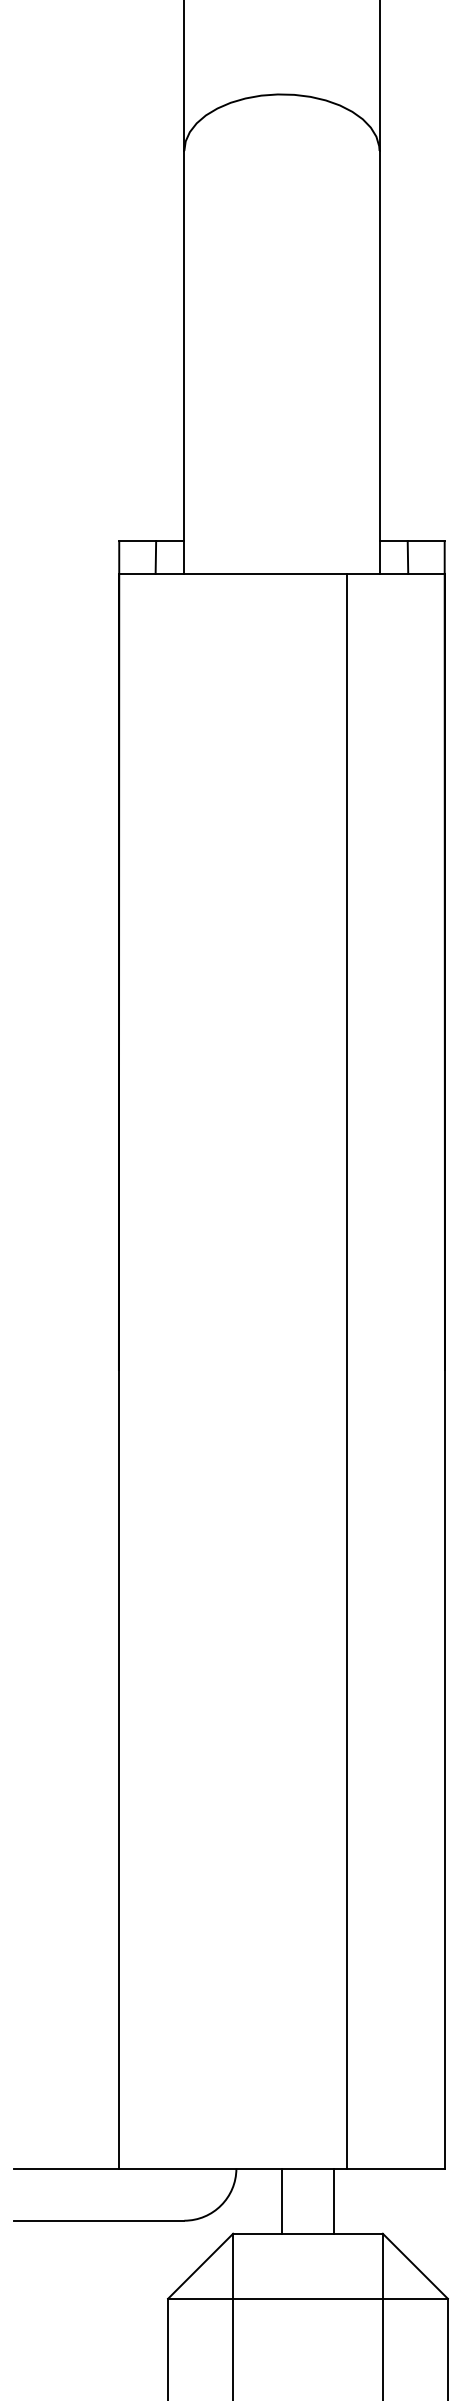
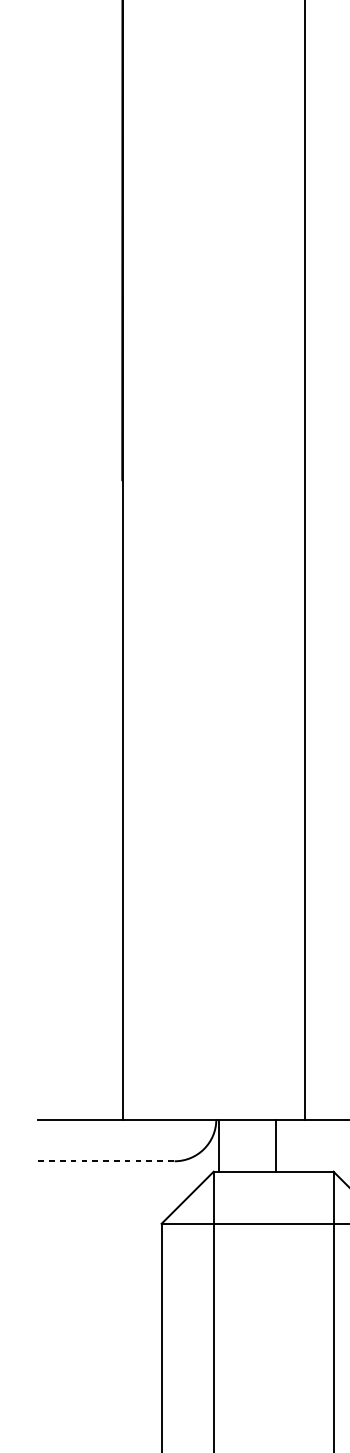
line: (281, 2200) -> (218, 1145), moved
line: (334, 2200) -> (276, 1145), moved
line: (99, 2220) -> (106, 1161), solid -> dashed

